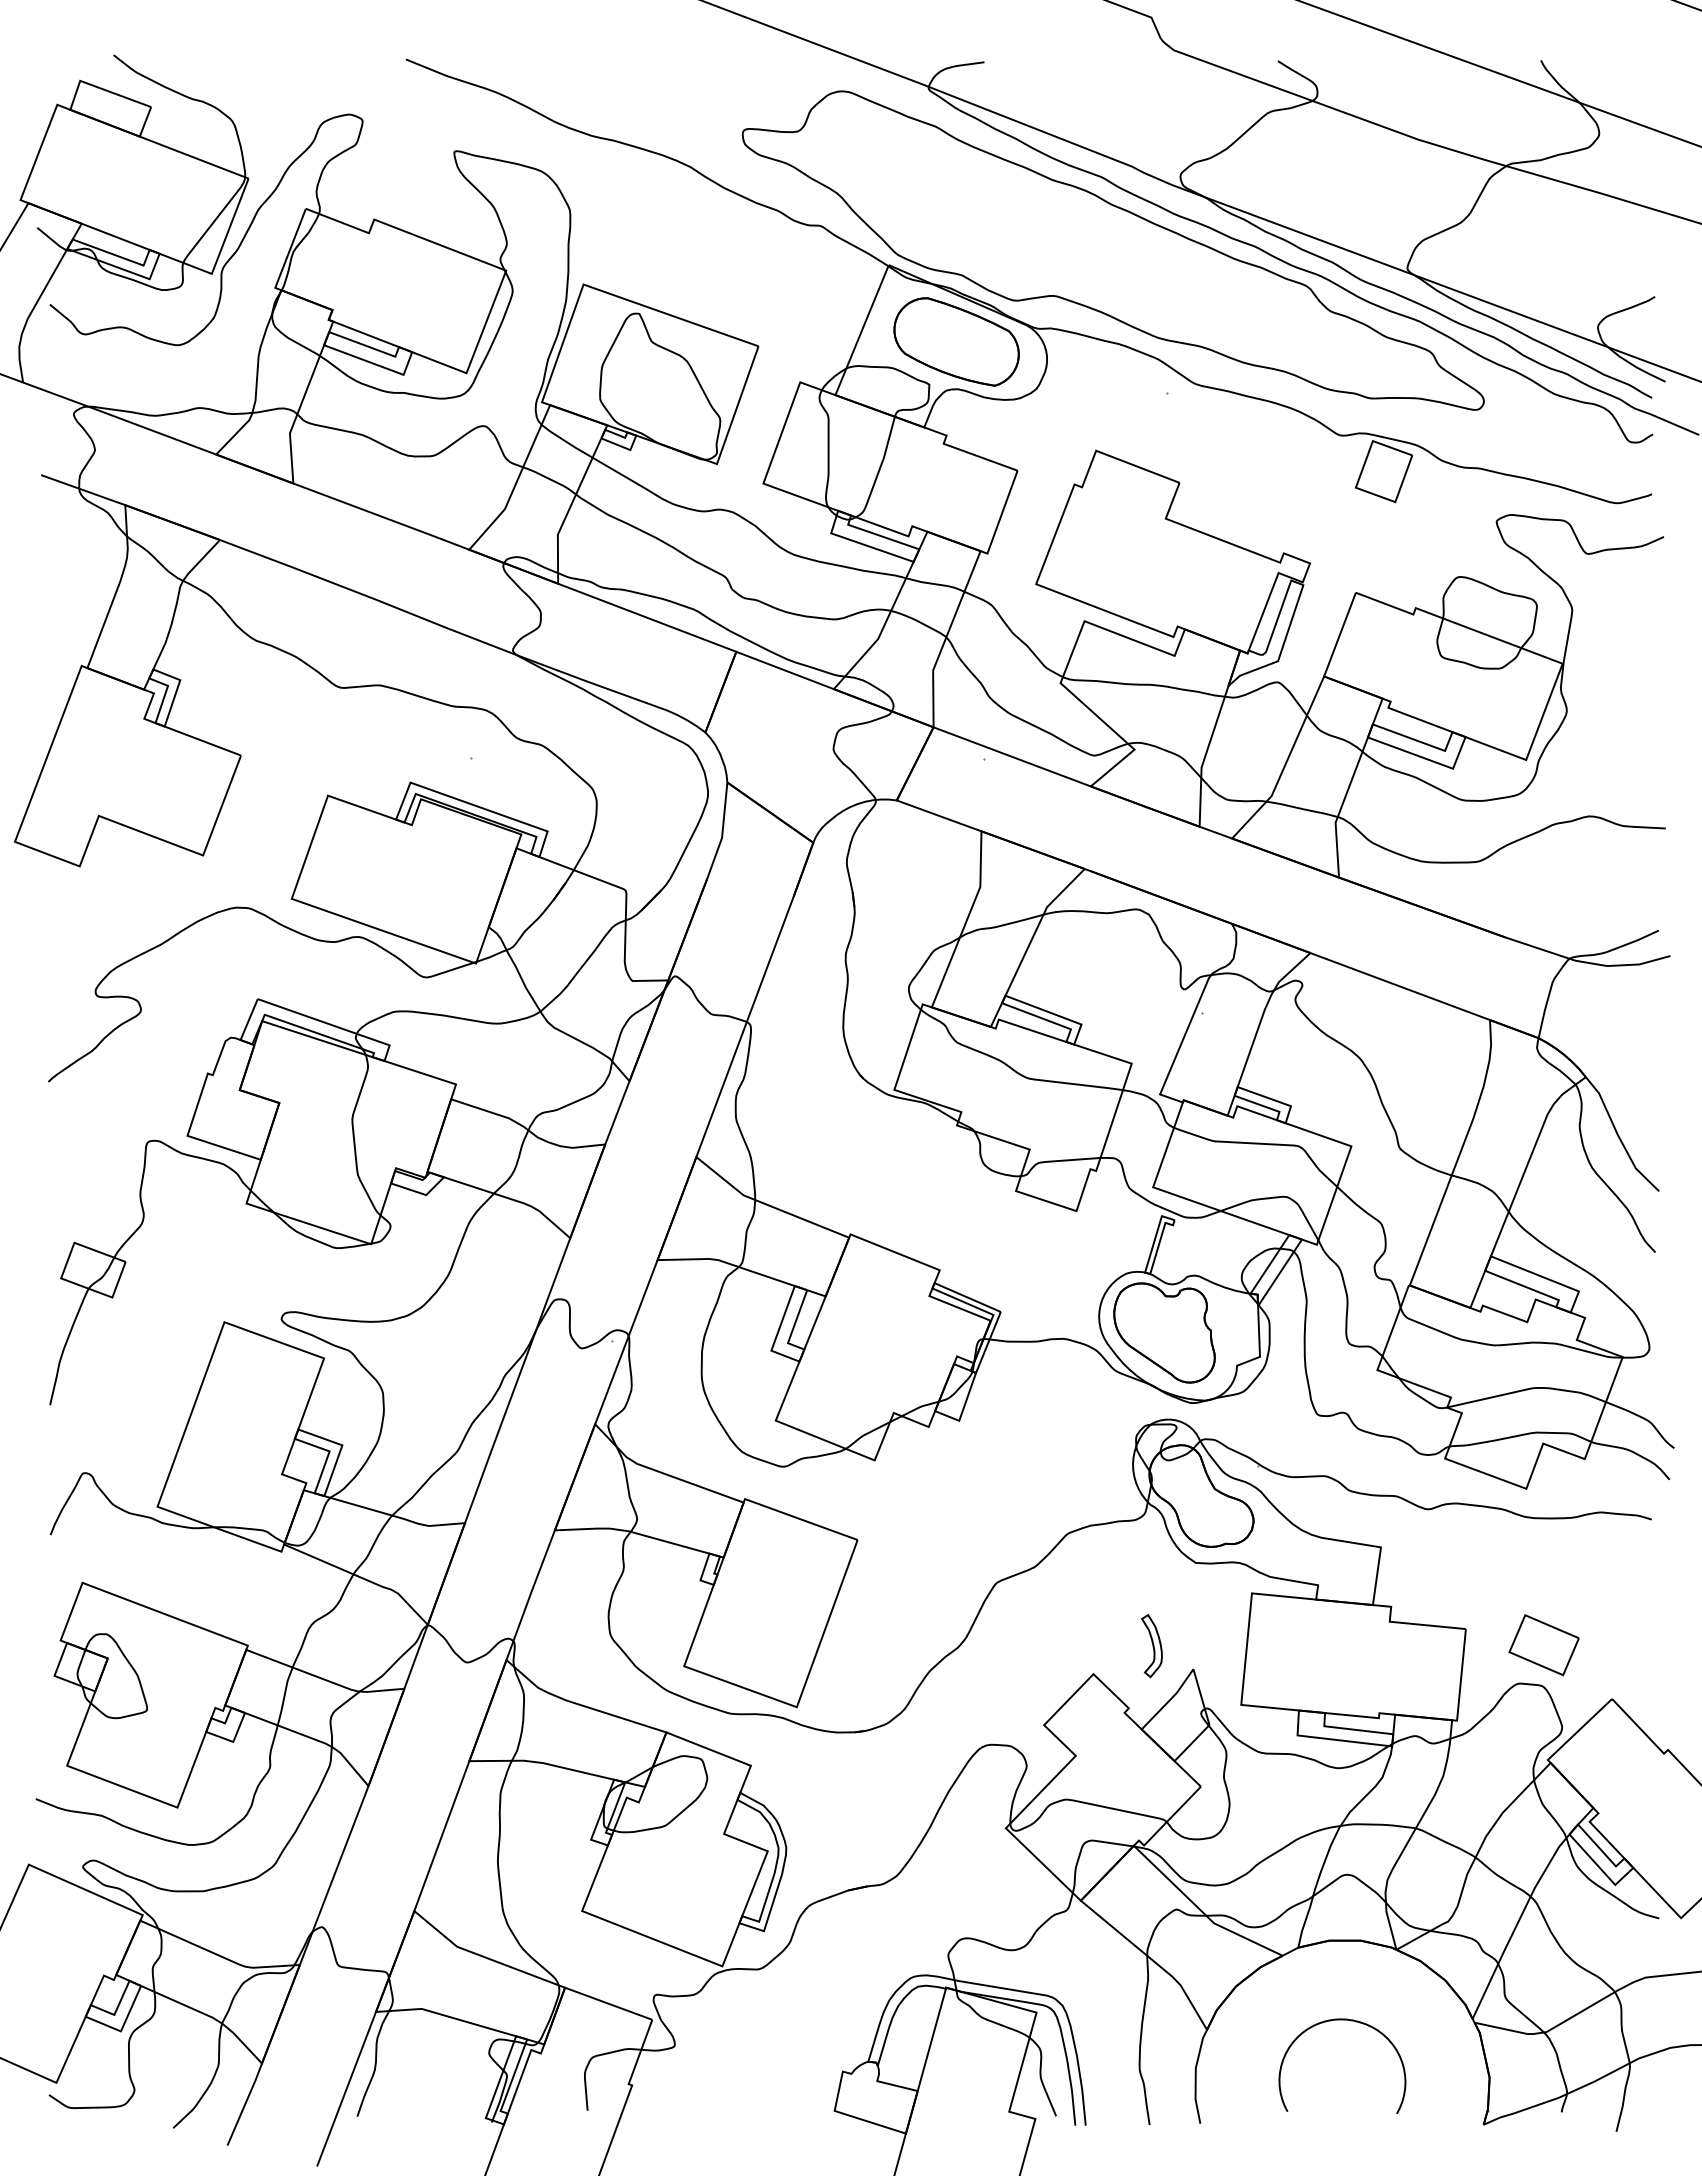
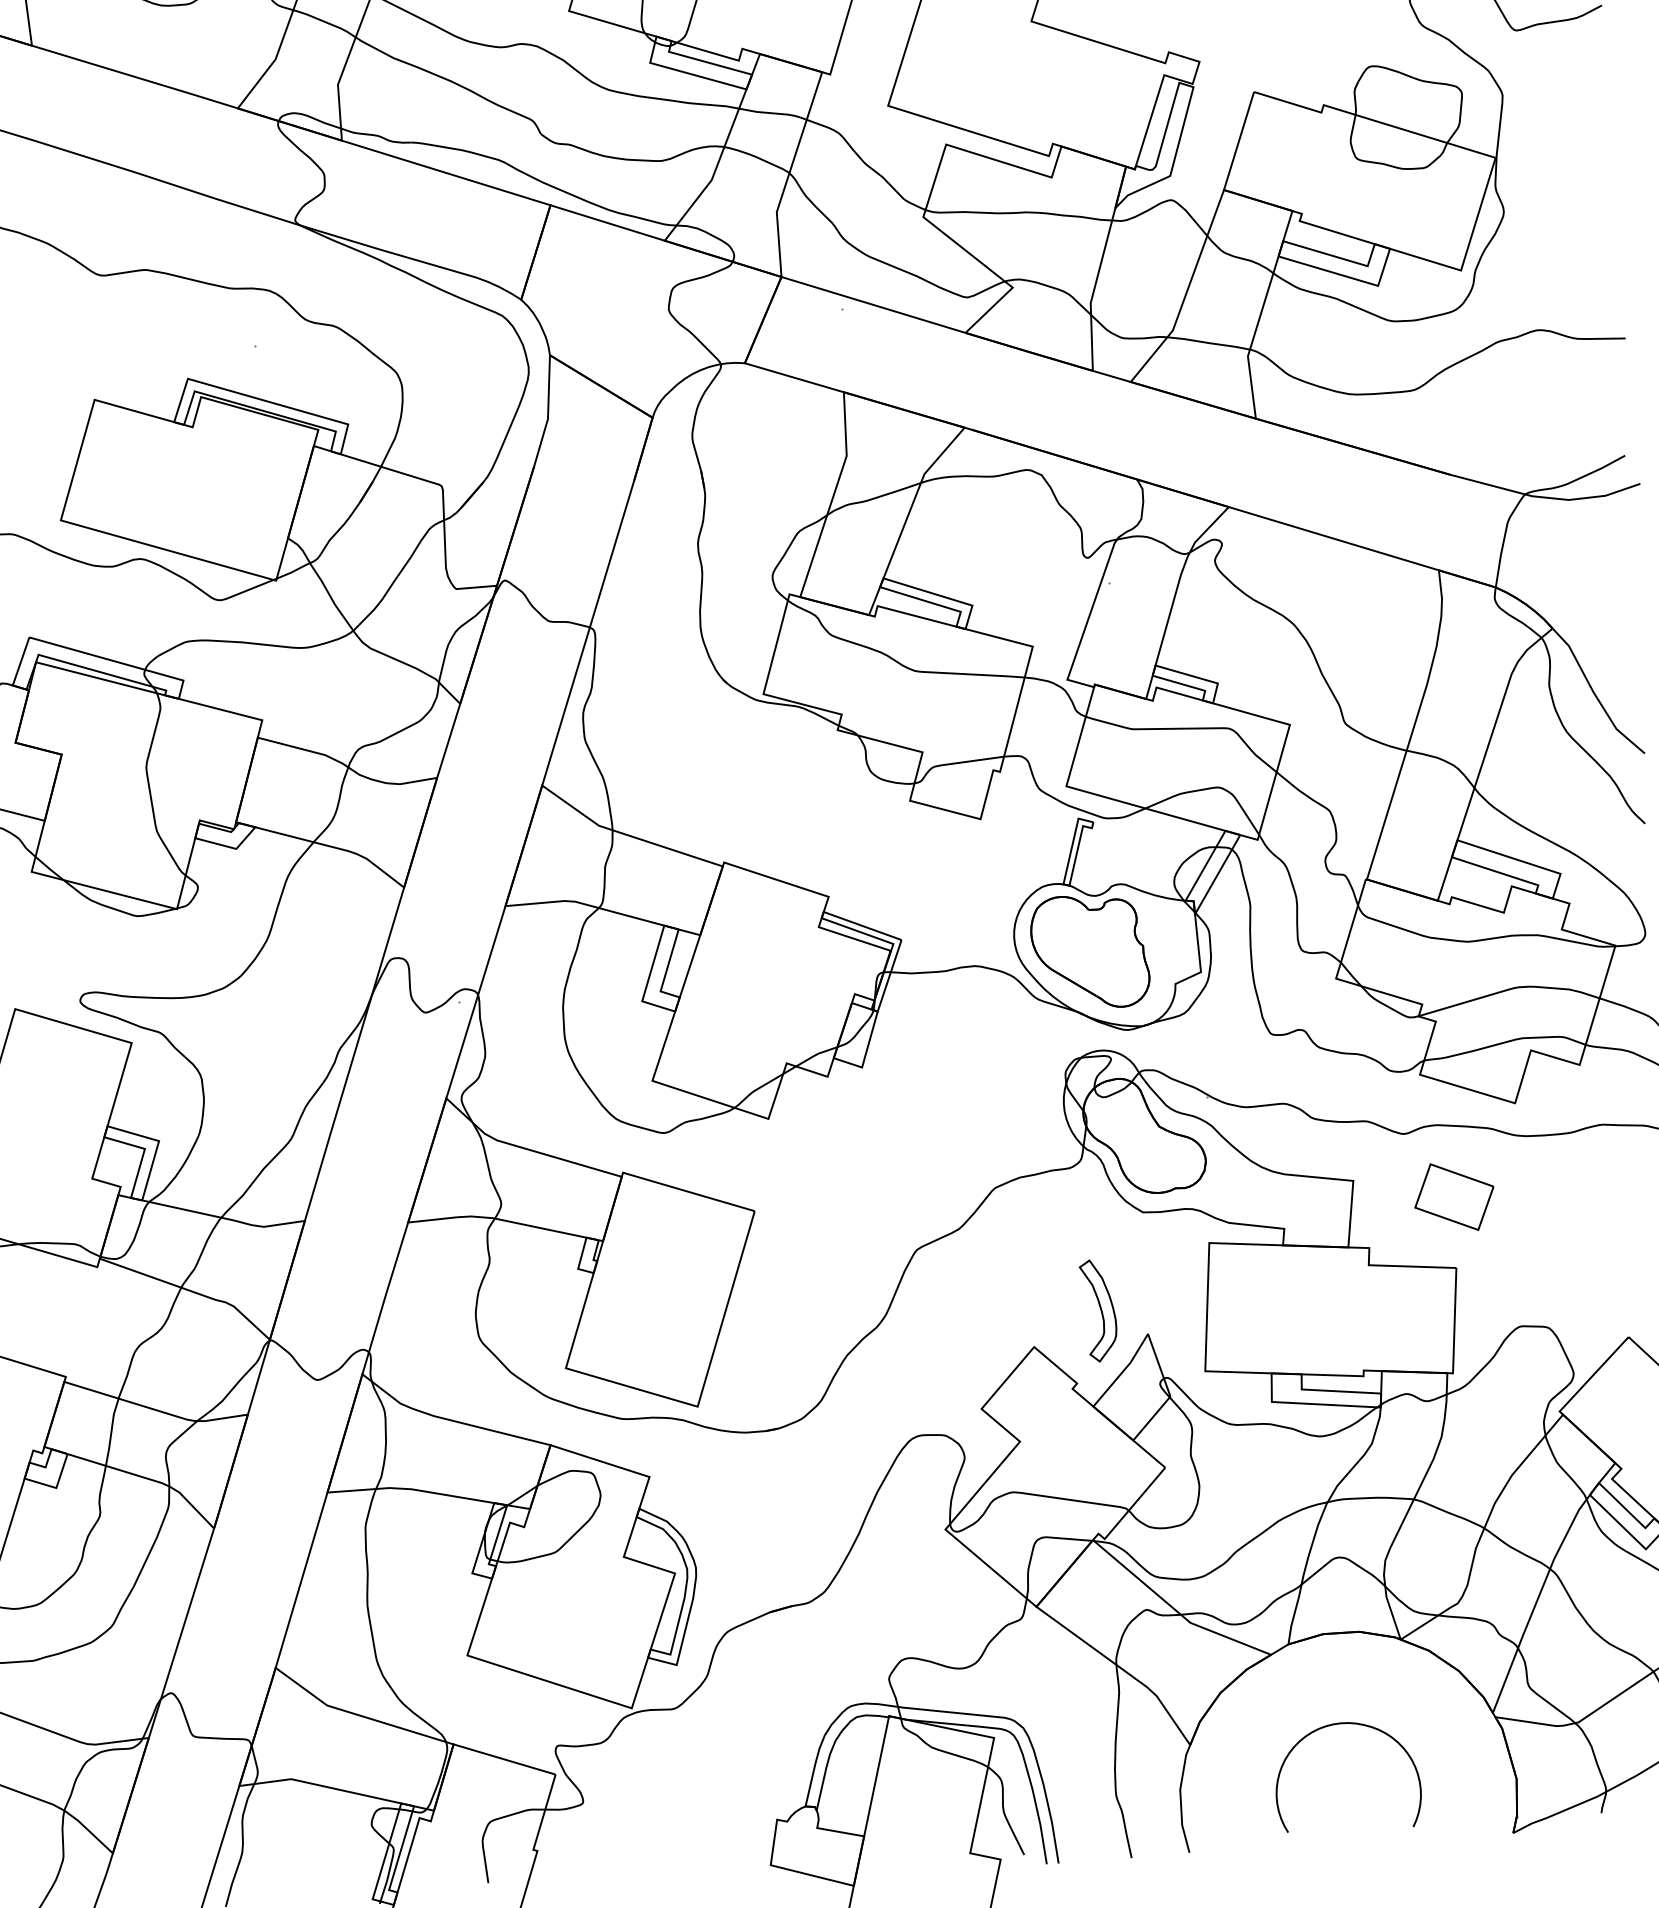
part: (1151, 1645) -> (1098, 1309), size x1.43
part: (1543, 1645) -> (1453, 1197), moved

